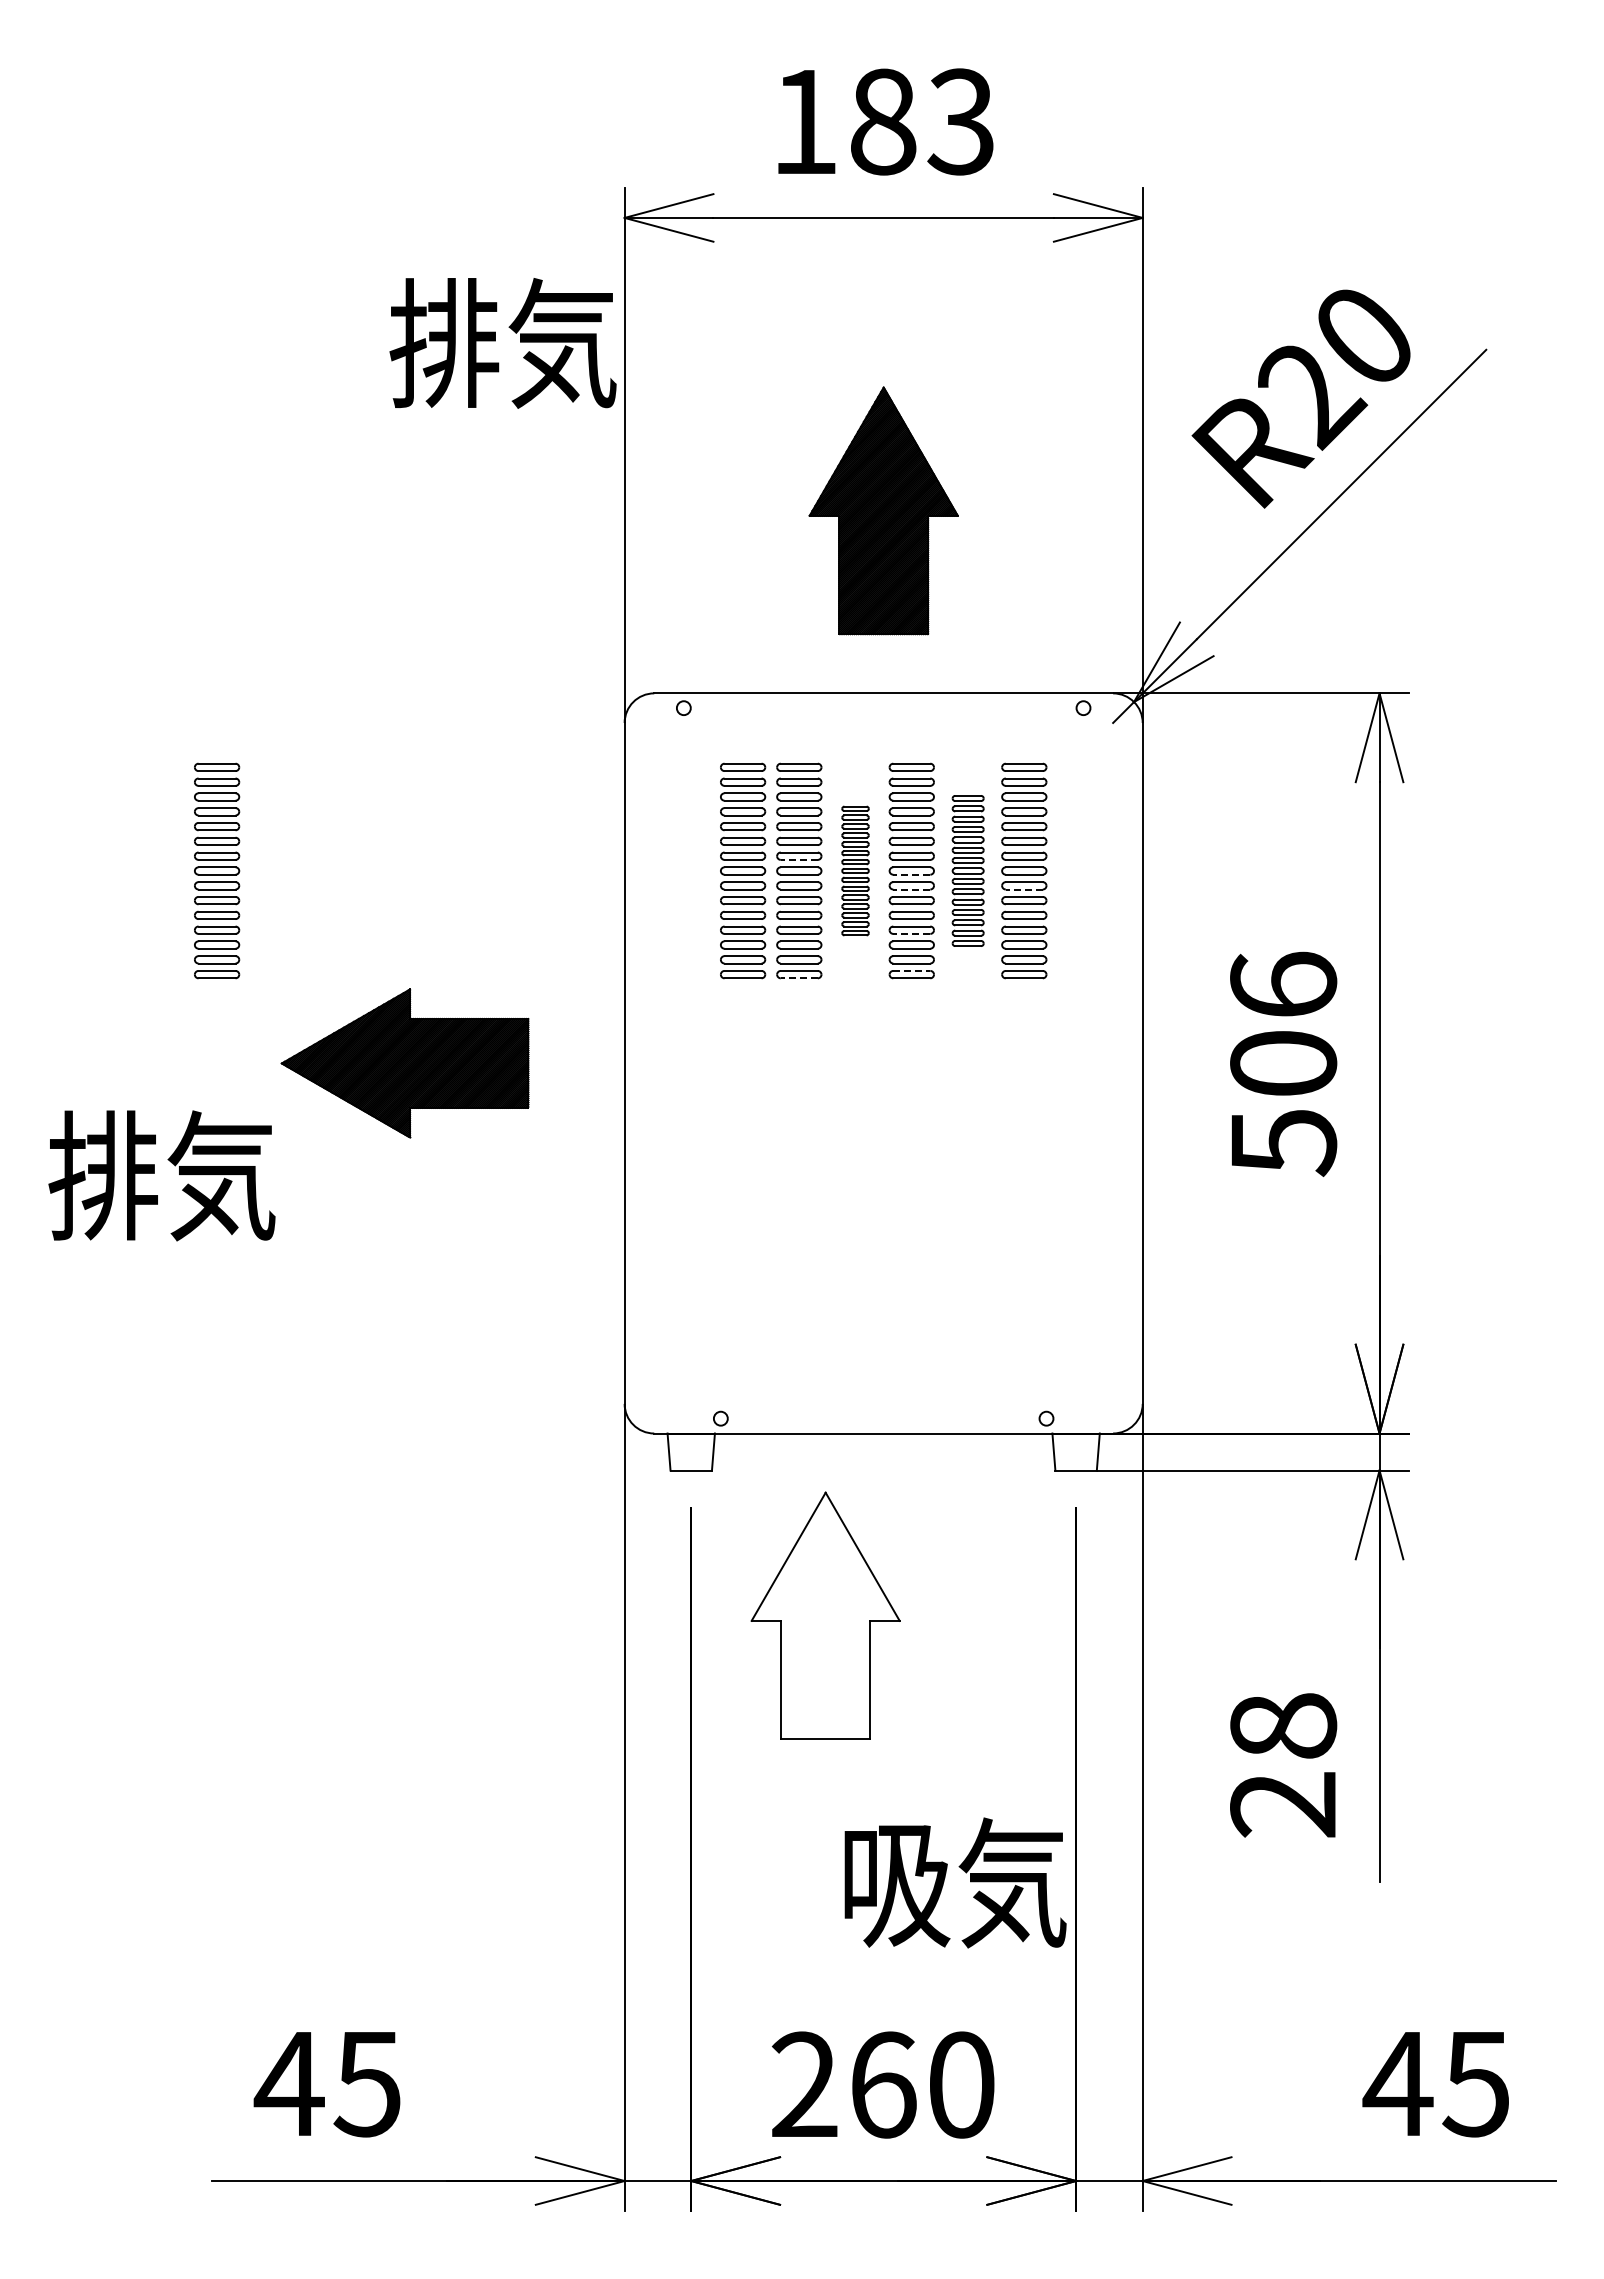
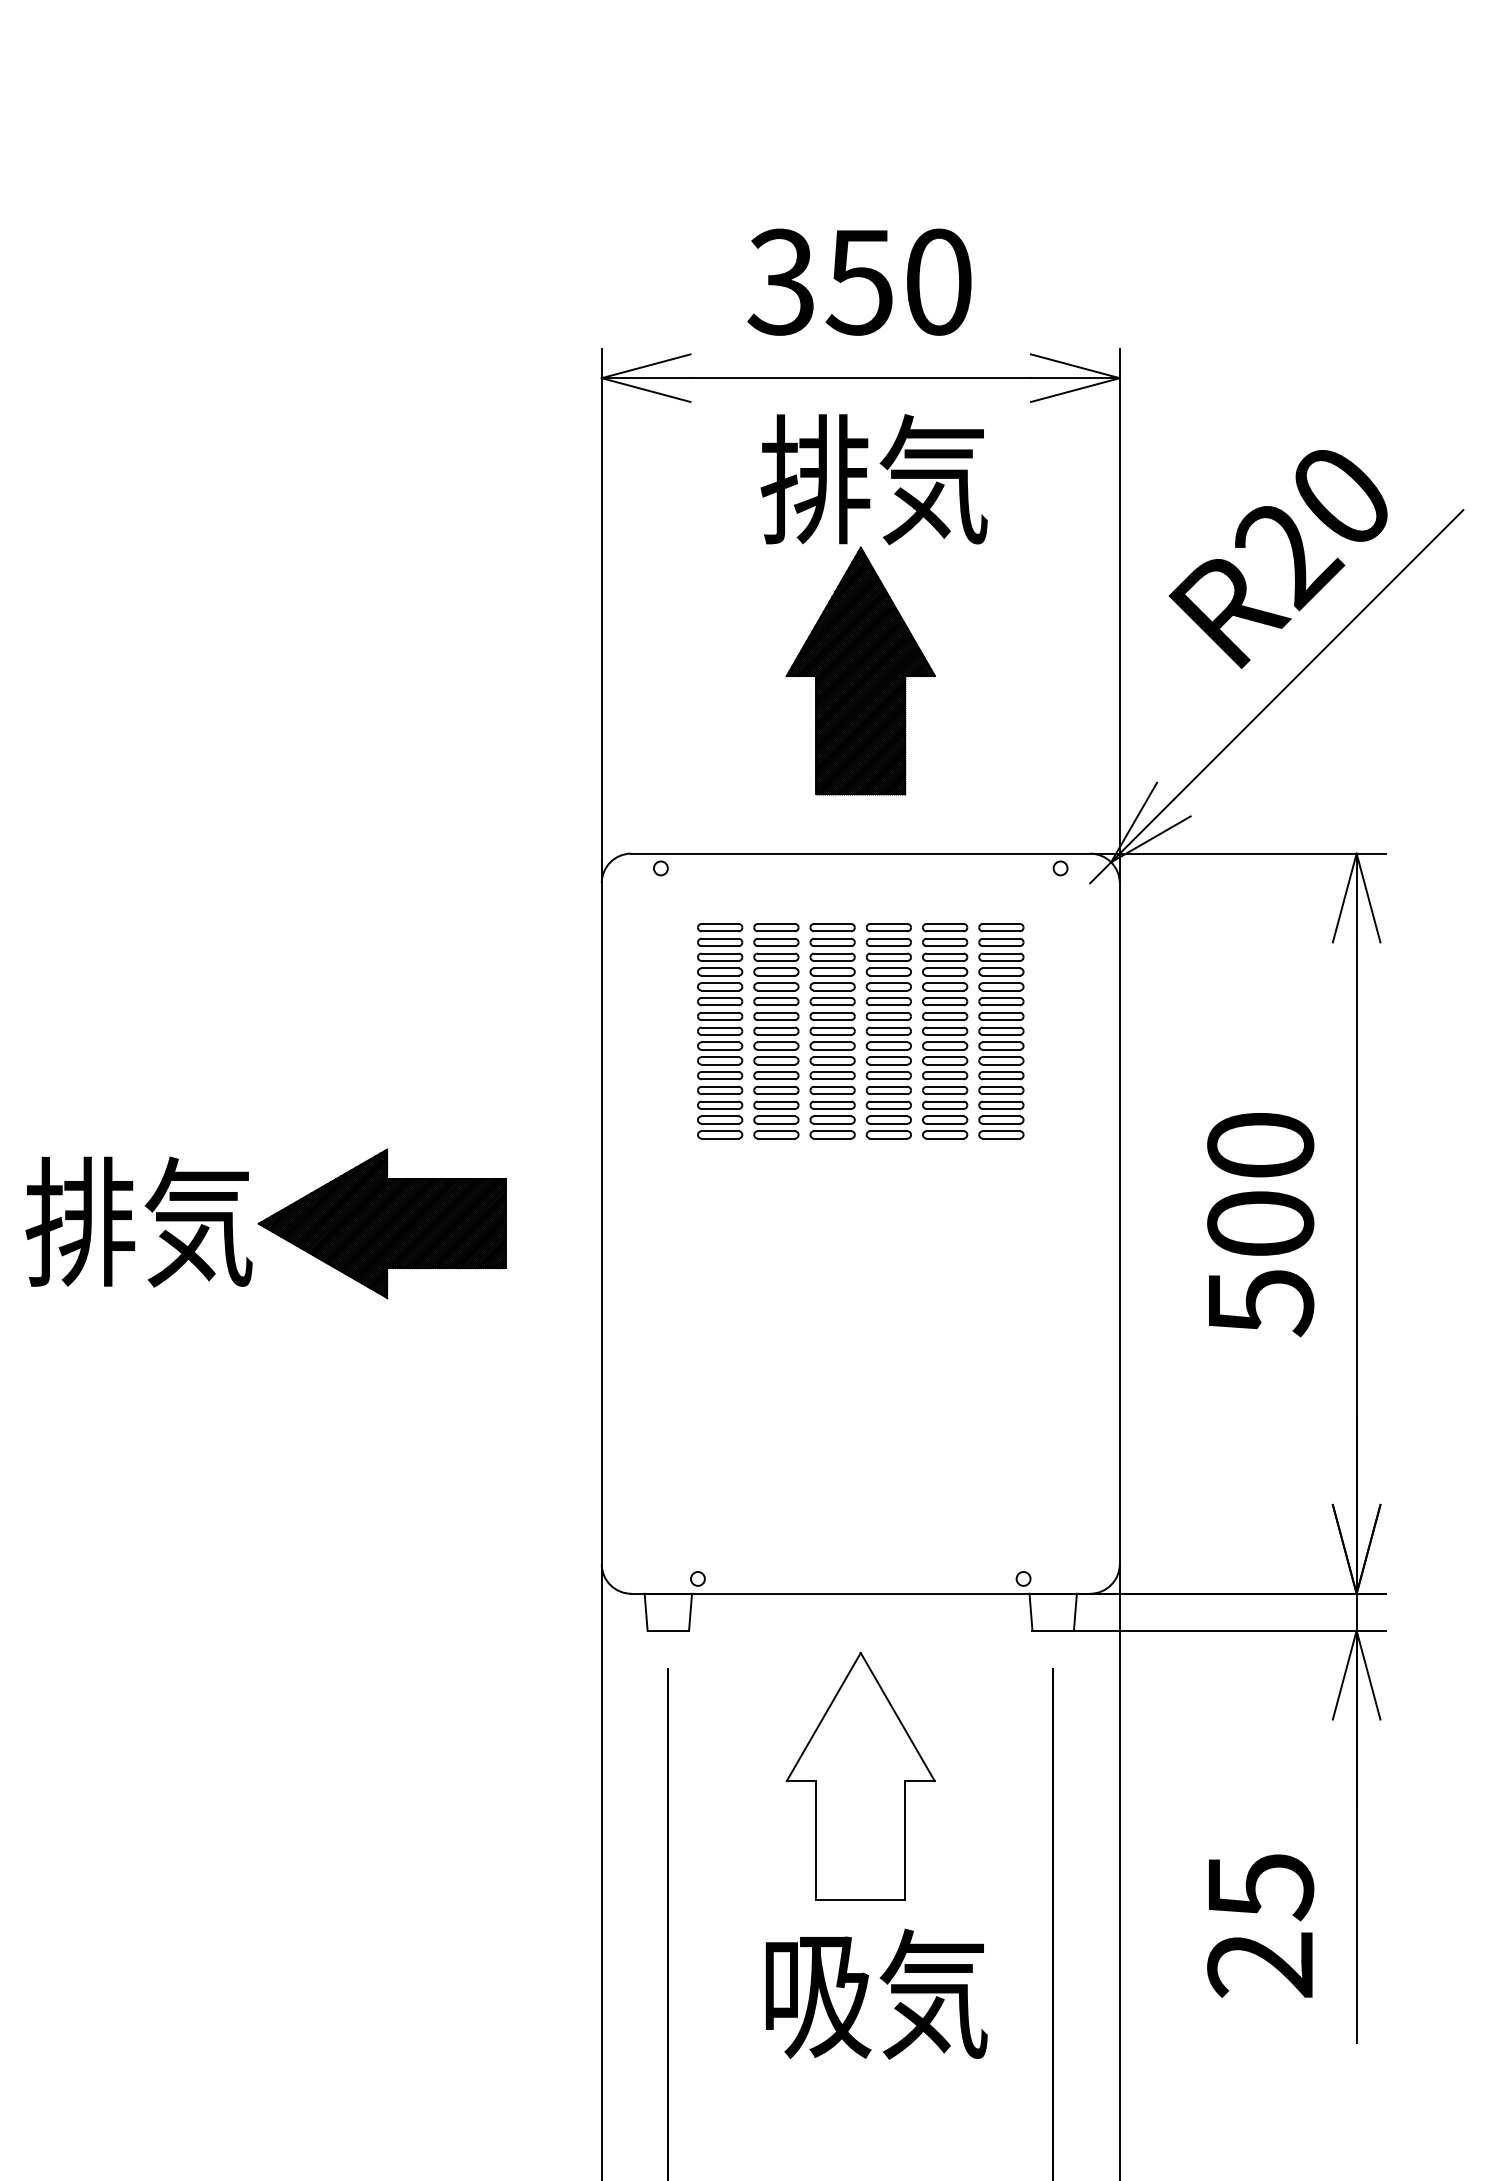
text: (882, 121) -> (859, 281), 183 -> 350
text: (502, 343) -> (873, 479), moved
line: (799, 859) -> (776, 1019), dashed -> solid
part: (217, 870) -> (194, 1030), removed
part: (855, 870) -> (832, 1030), size x1.67
part: (968, 870) -> (945, 1030), size x1.43
line: (911, 874) -> (888, 1034), dashed -> solid
line: (911, 889) -> (888, 1049), dashed -> solid
line: (1024, 889) -> (1001, 1049), dashed -> solid
line: (911, 933) -> (888, 1093), dashed -> solid
line: (911, 970) -> (888, 1130), dashed -> solid
line: (799, 978) -> (776, 1138), dashed -> solid
text: (1283, 984) -> (1260, 1144), 506 -> 500
text: (161, 1175) -> (138, 1221), moved
part: (825, 1615) -> (860, 1775), moved
text: (1283, 1727) -> (1260, 1887), 28 -> 25
text: (955, 1882) -> (876, 1993), moved

